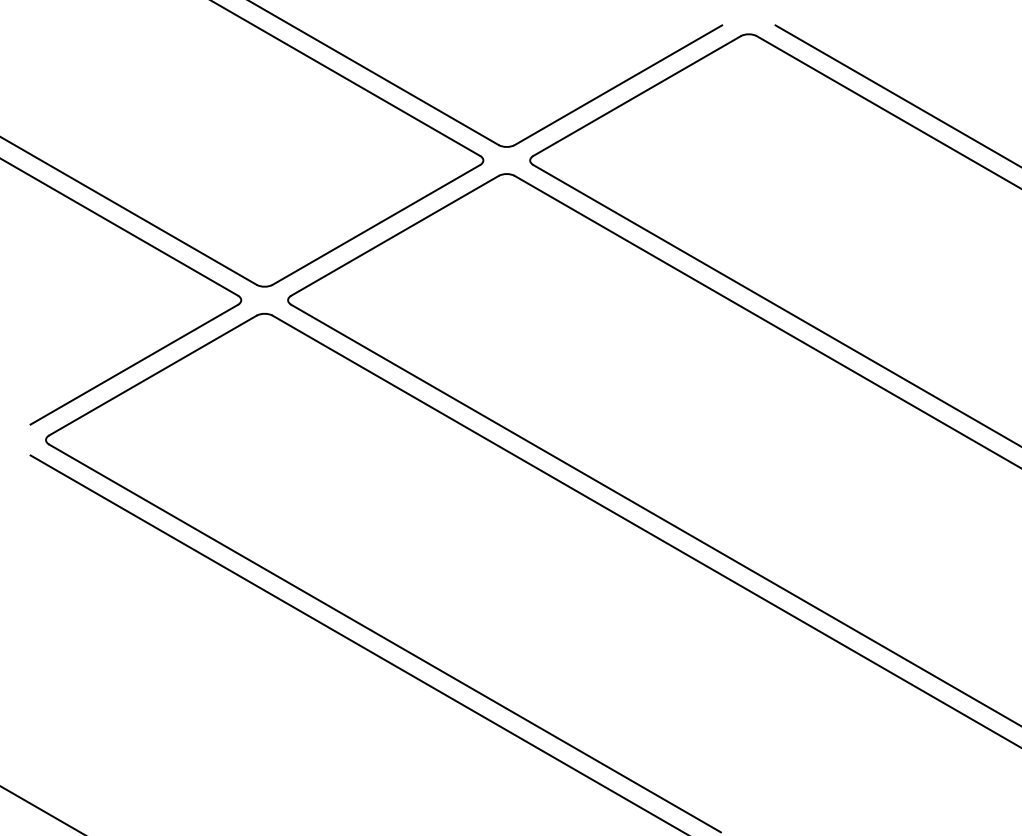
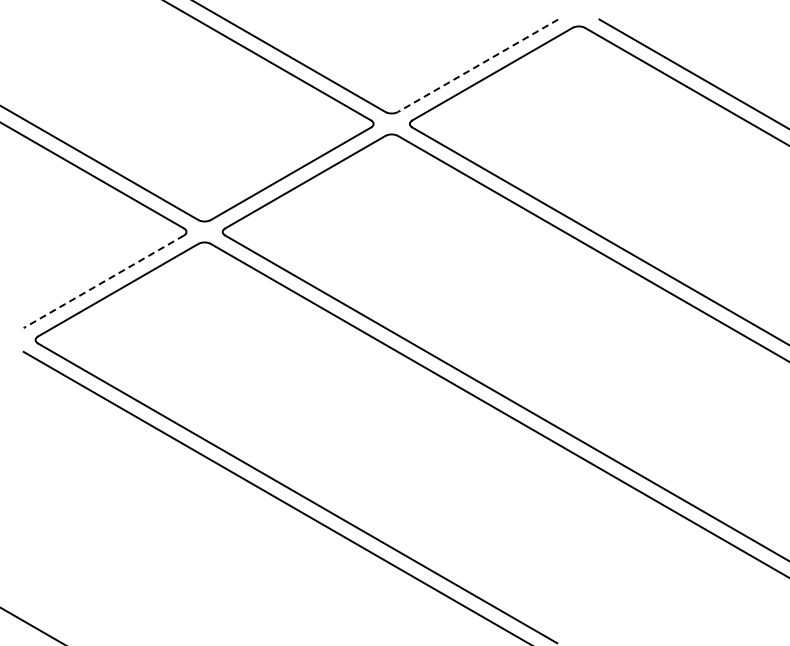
line: (619, 84) -> (478, 65), solid -> dashed
line: (133, 364) -> (103, 281), solid -> dashed

